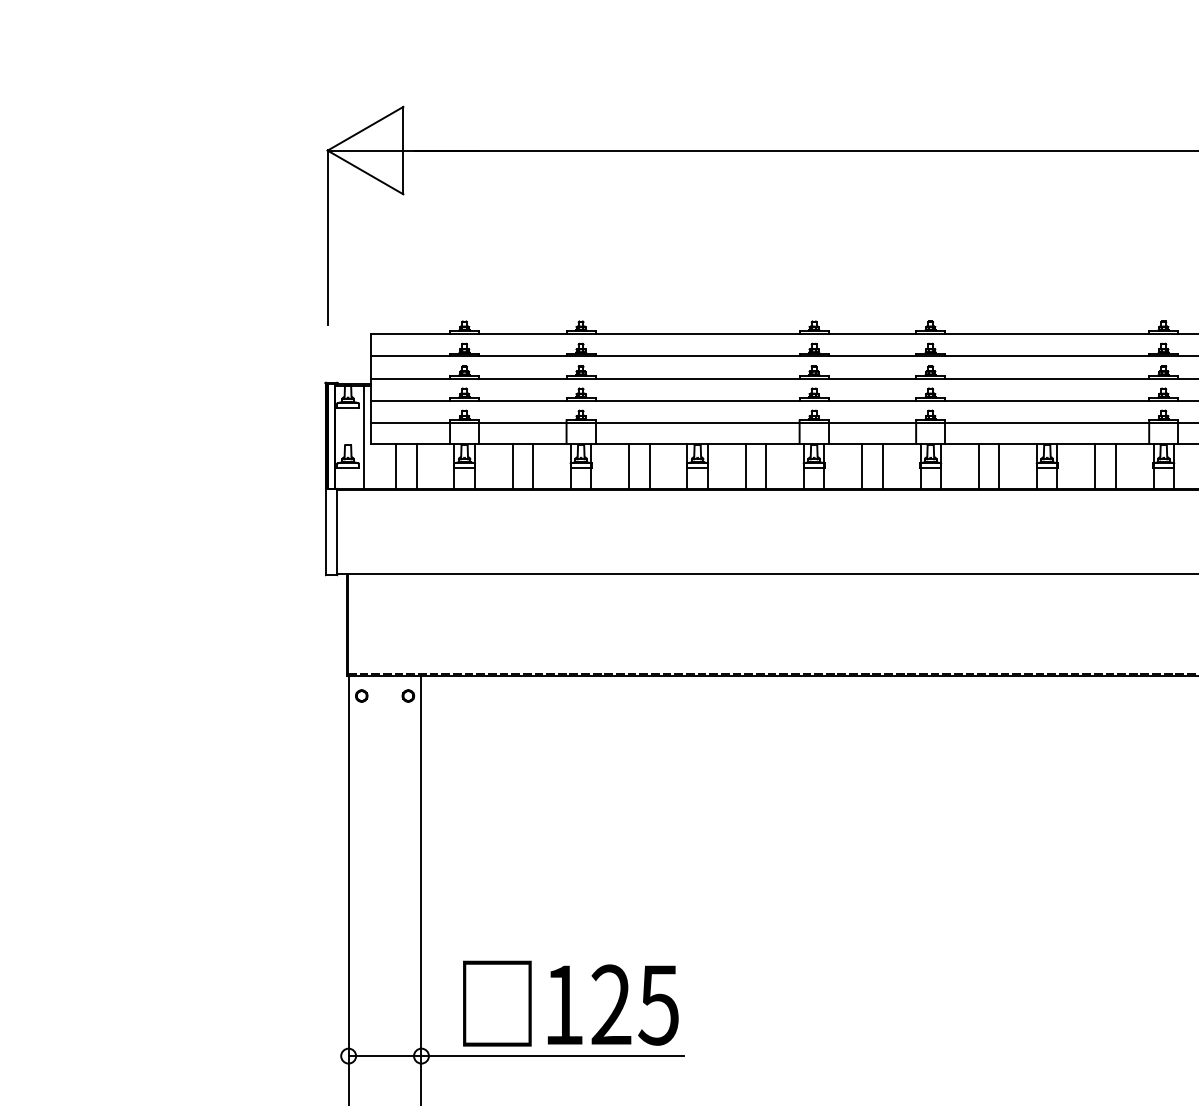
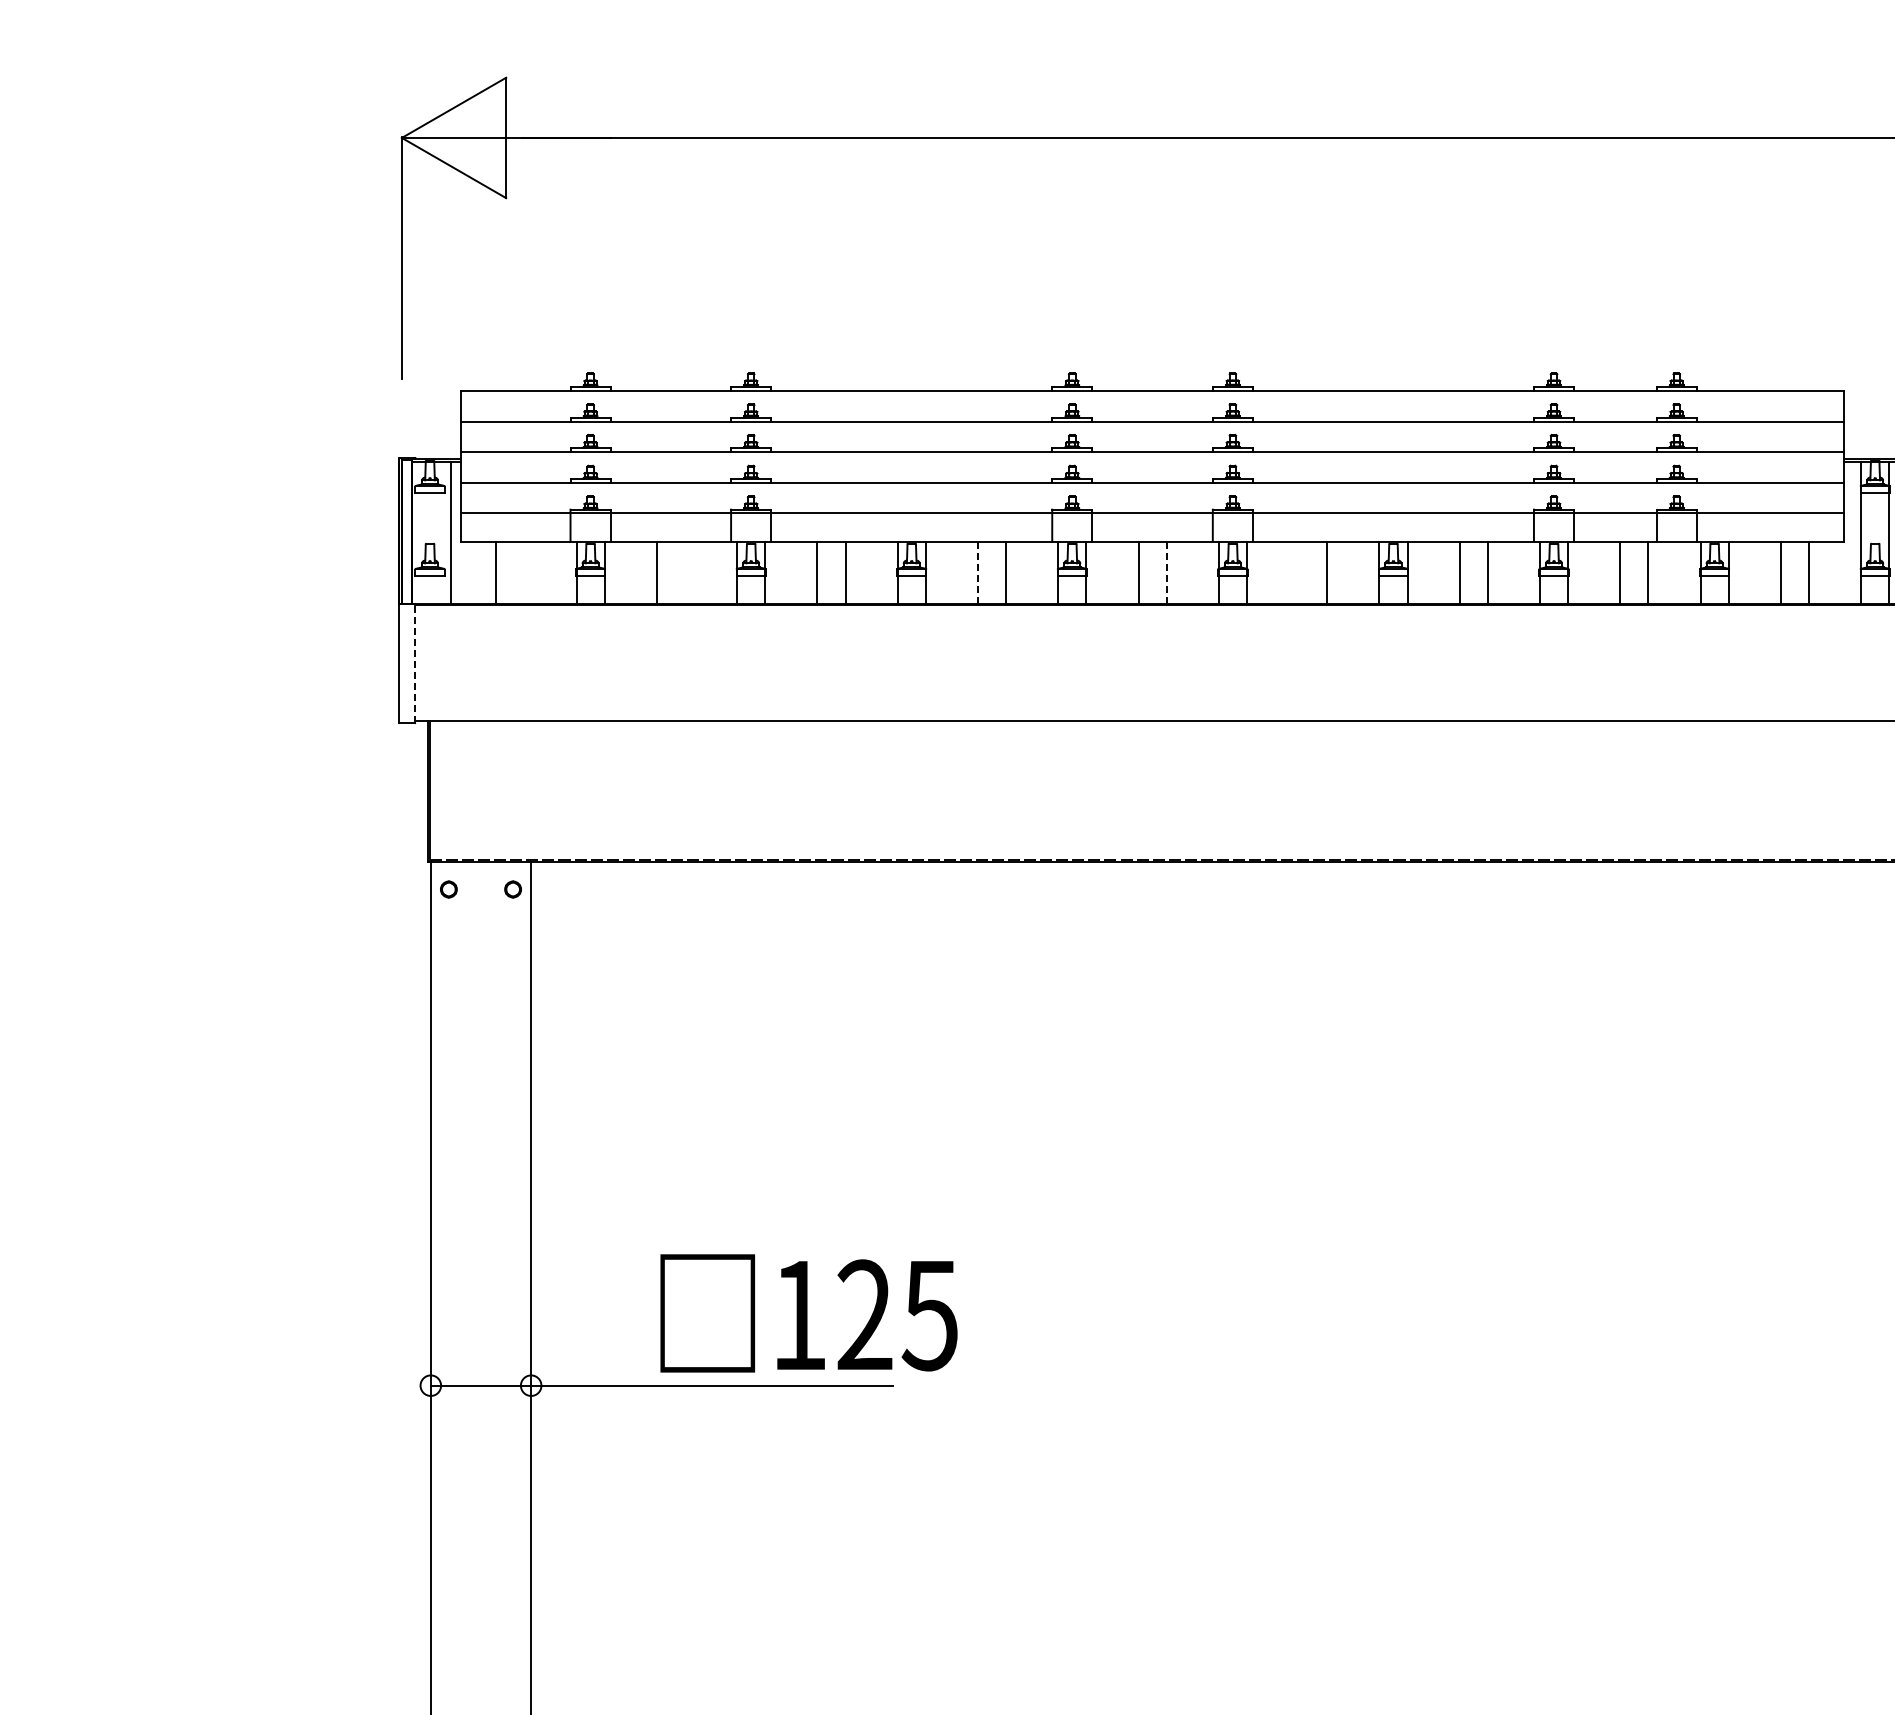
line: (416, 465) -> (524, 572), removed
line: (532, 465) -> (684, 572), removed
line: (745, 465) -> (977, 572), solid -> dashed
line: (882, 465) -> (1166, 572), solid -> dashed
line: (979, 465) -> (1299, 572), removed
line: (337, 532) -> (415, 663), solid -> dashed
text: (570, 1003) -> (808, 1313), moved

